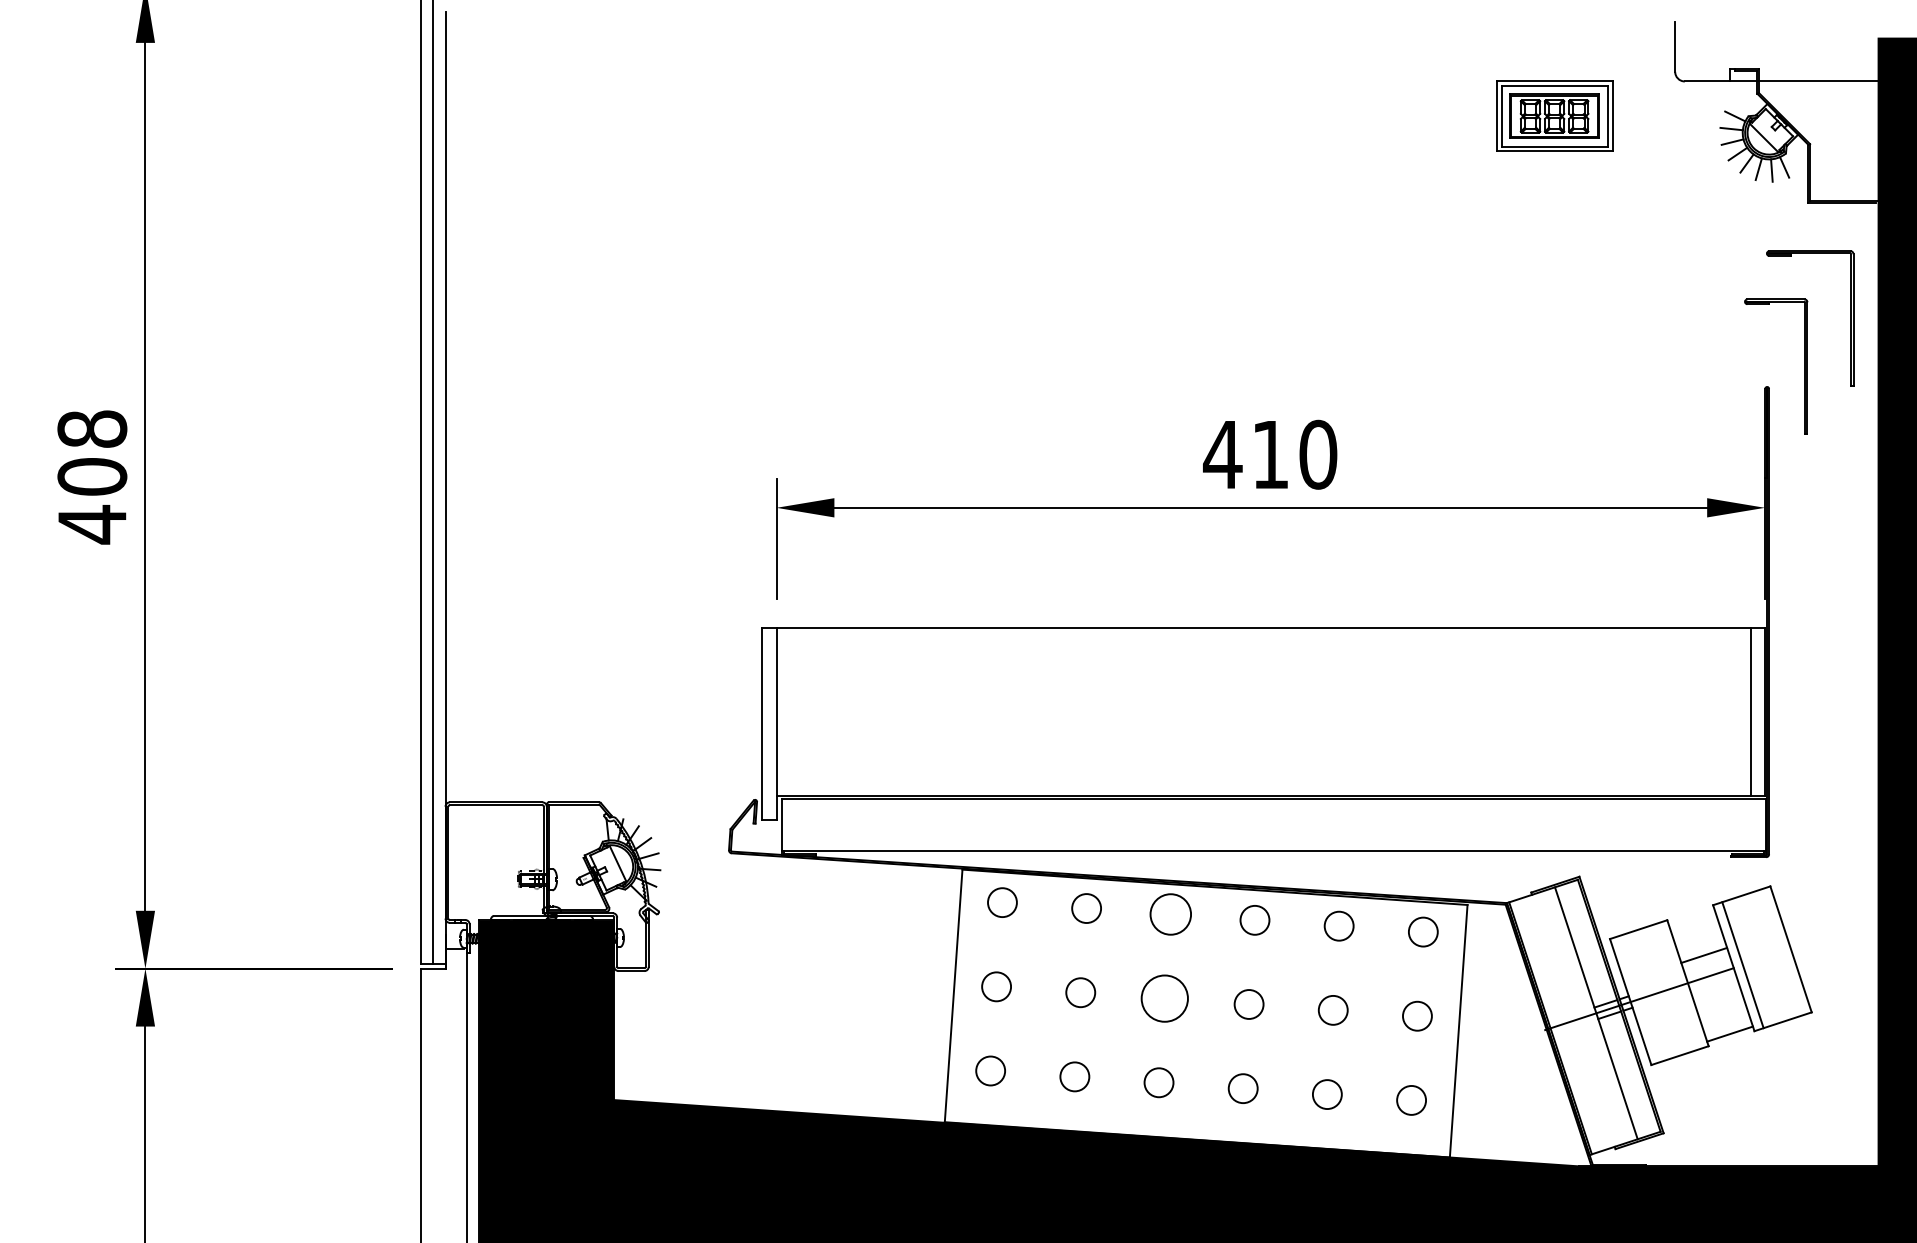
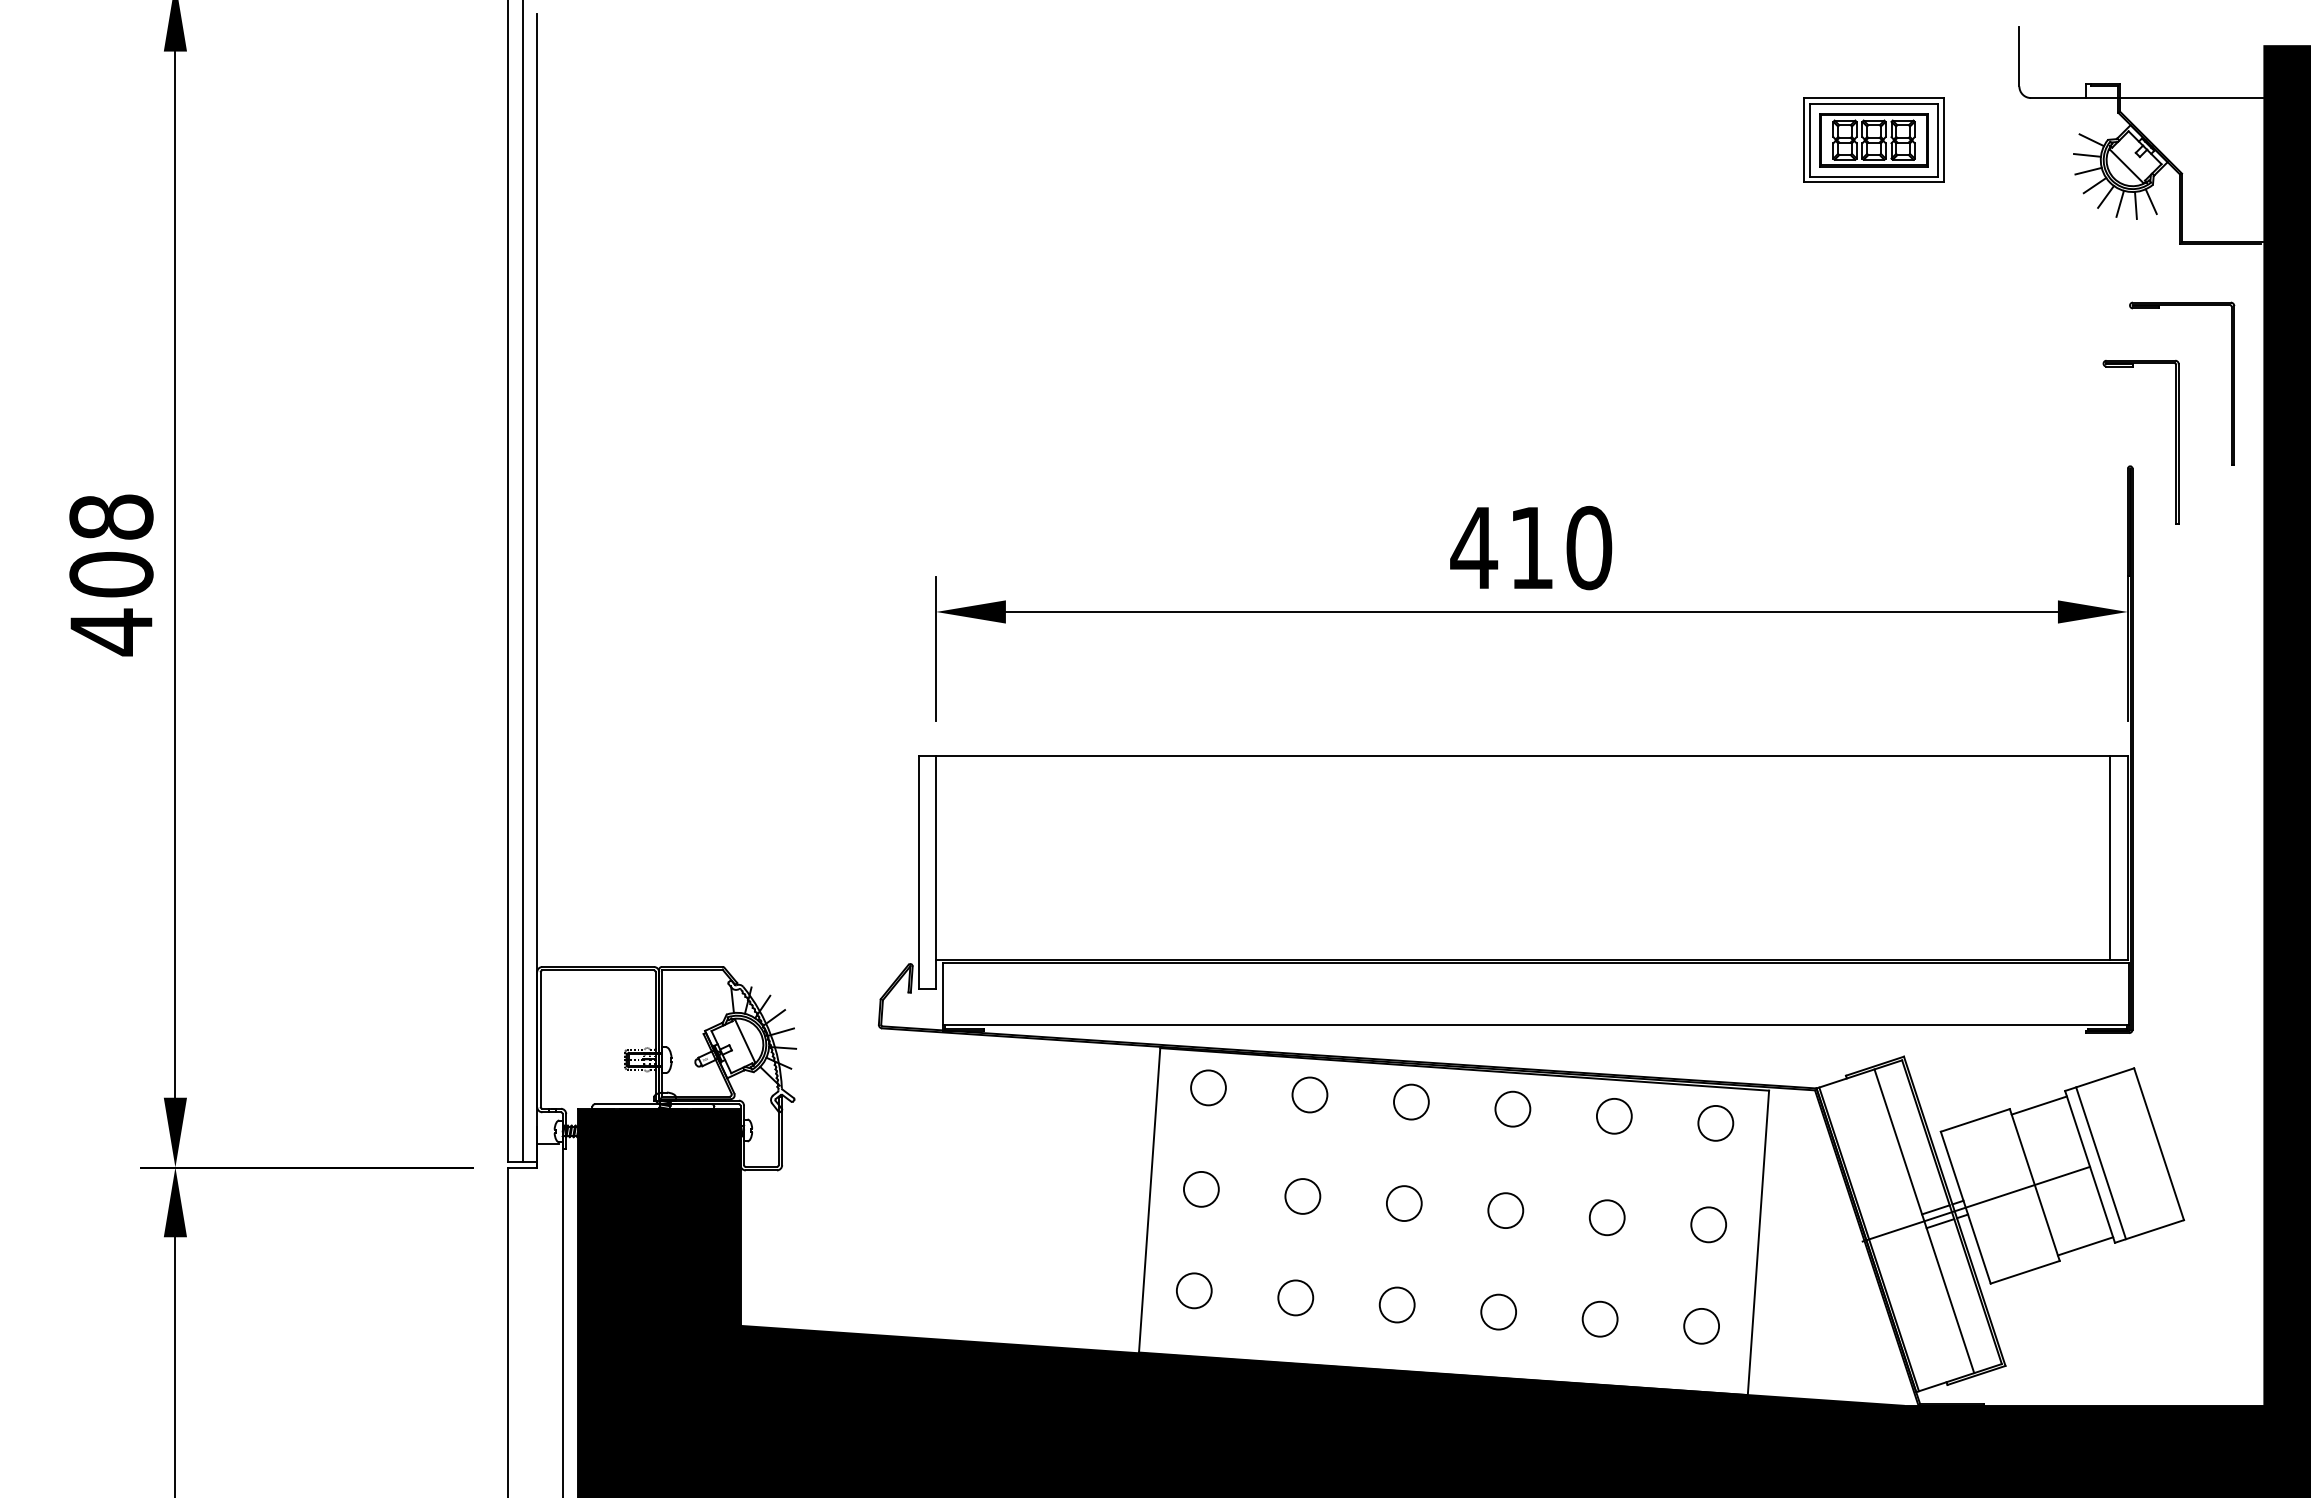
circle: (1170, 913) -> (1411, 1101), size x0.71
line: (1703, 955) -> (2038, 1105), moved
circle: (1165, 998) -> (1404, 1203), size x0.62

